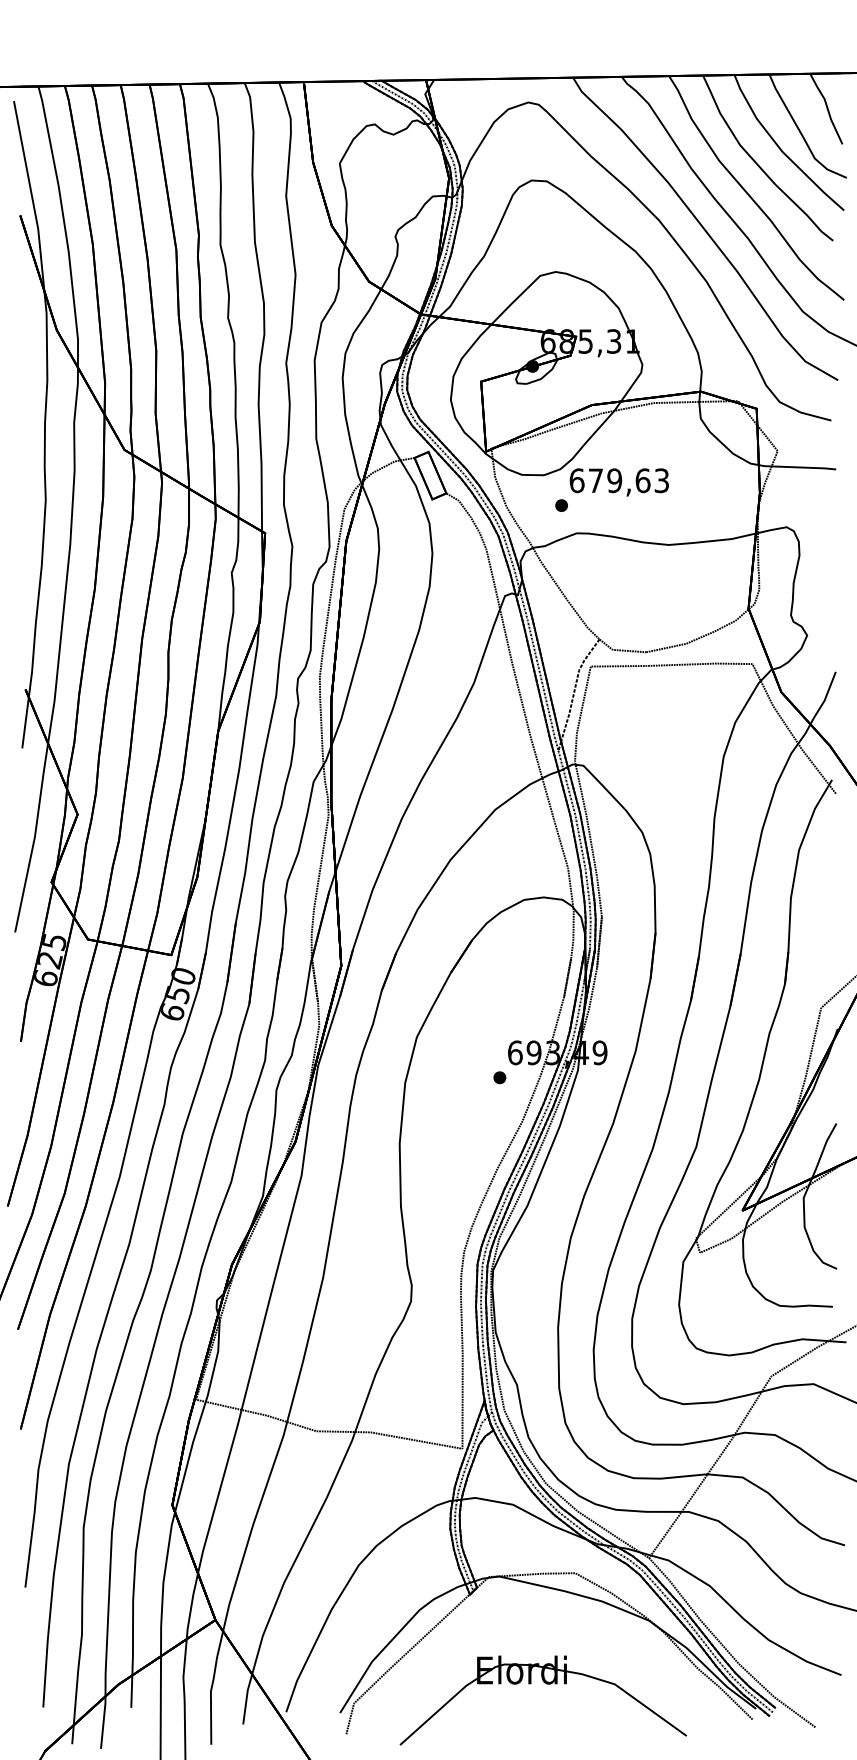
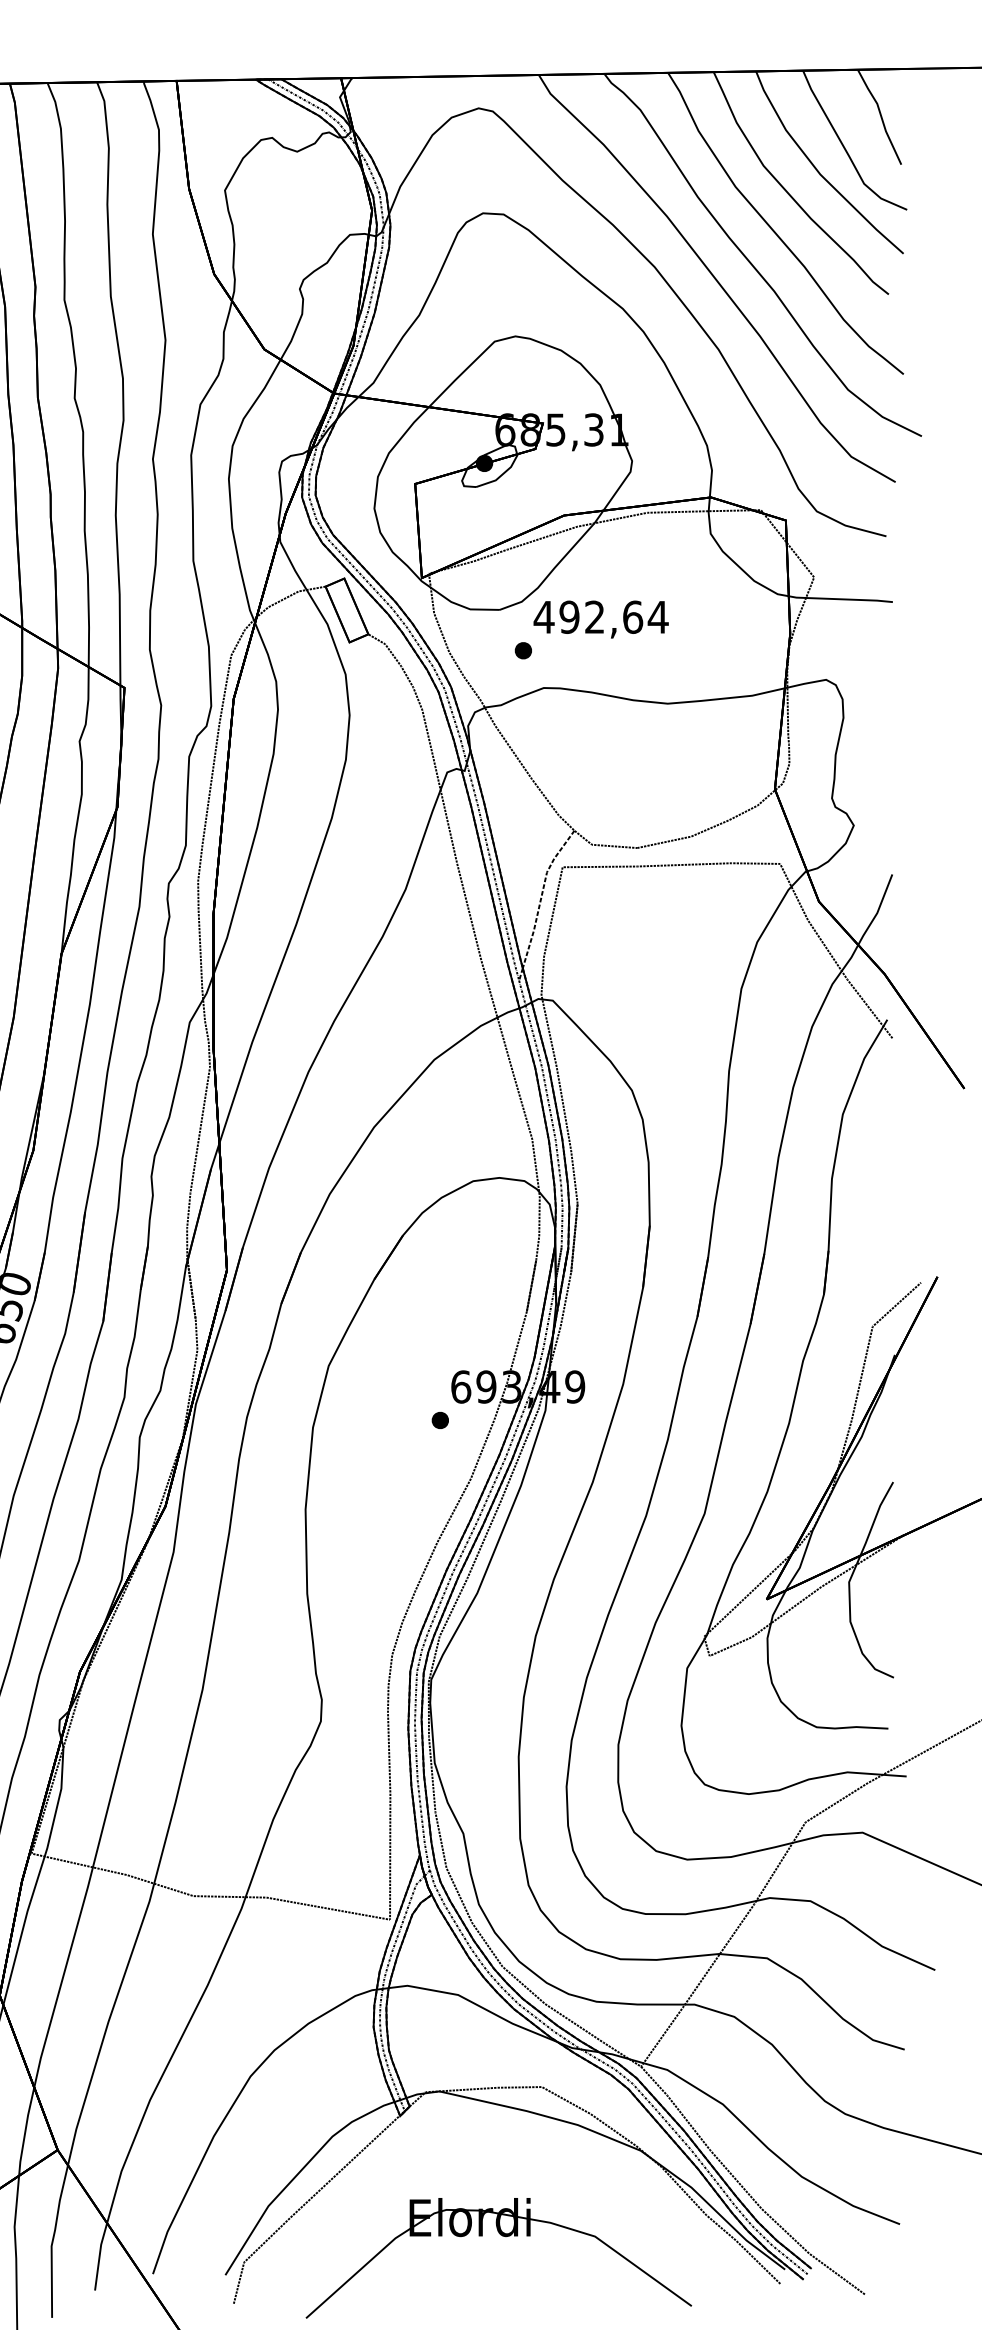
text: (619, 480) -> (601, 616), 679,63 -> 492,64

